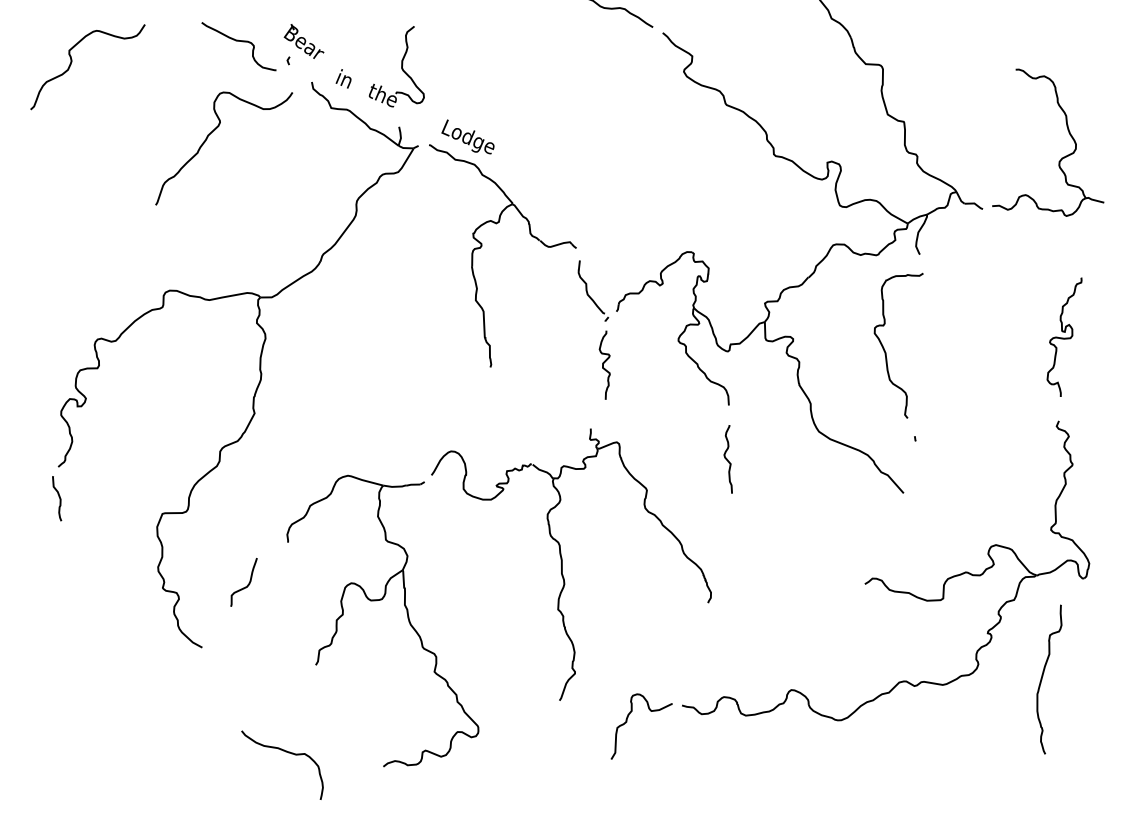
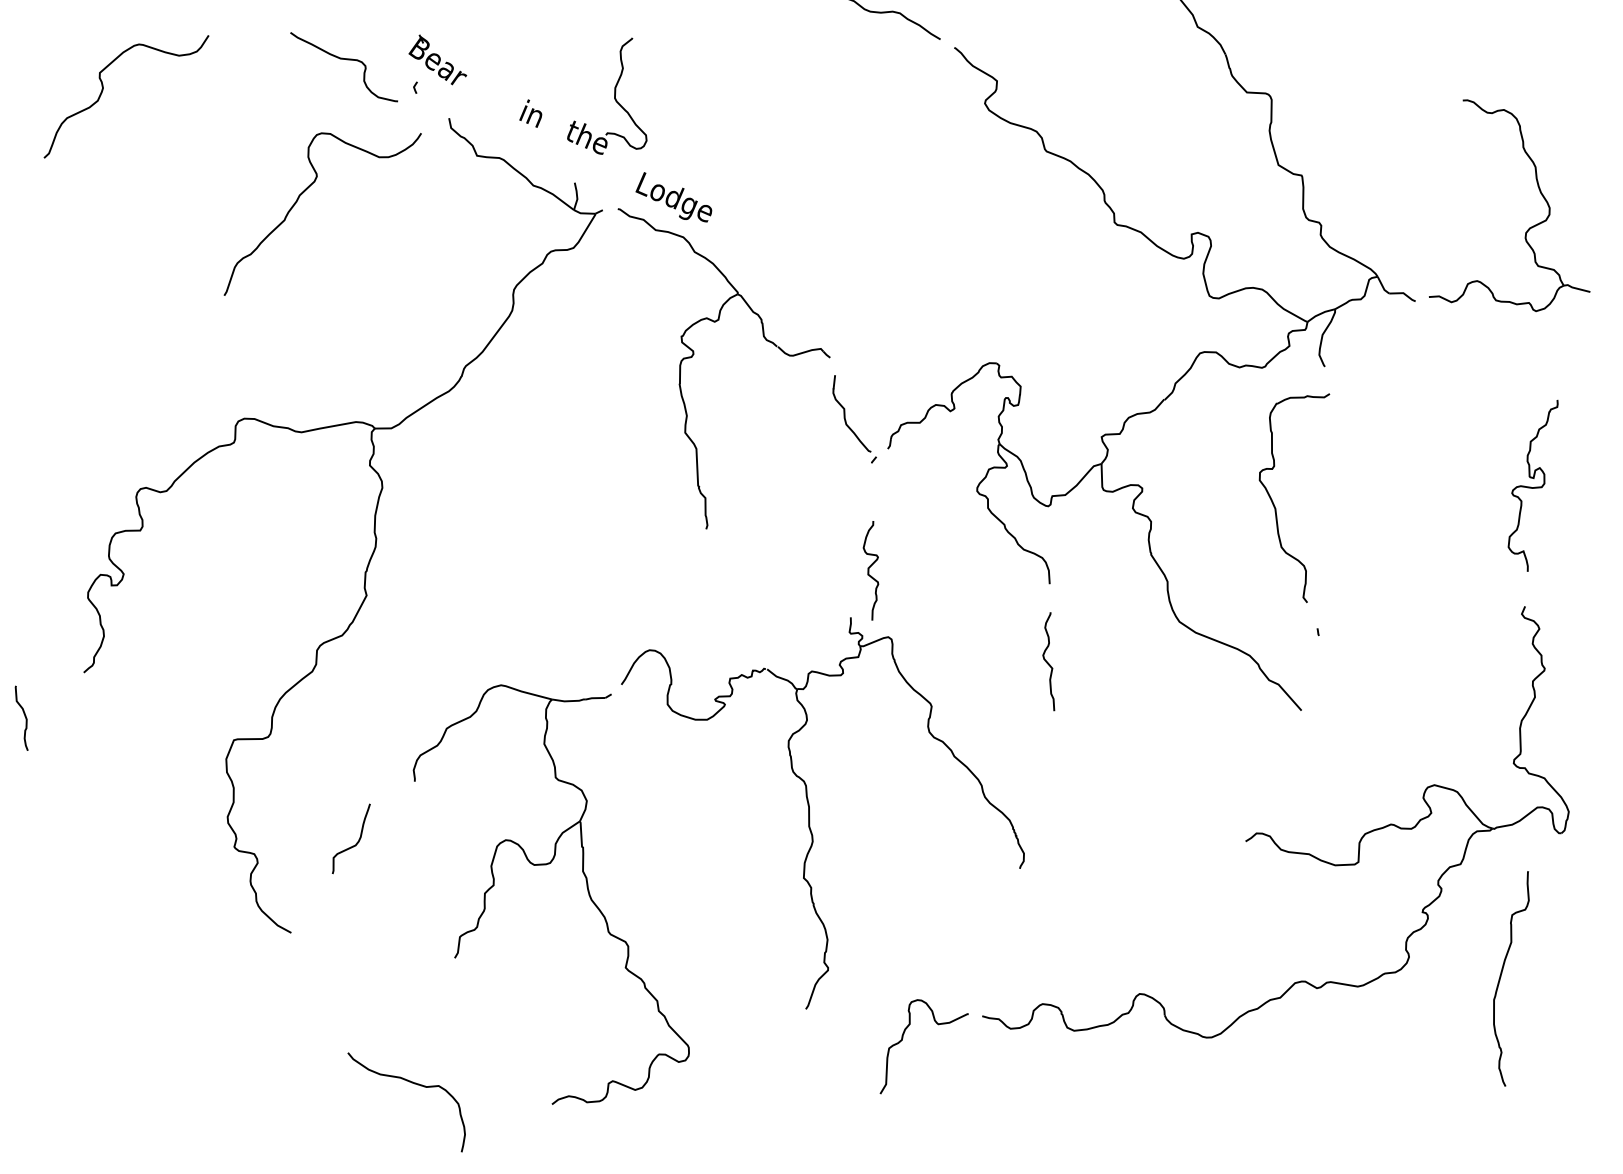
part: (373, 83) -> (573, 120), moved
curve: (604, 363) -> (870, 568), moved
curve: (58, 497) -> (23, 716), moved

